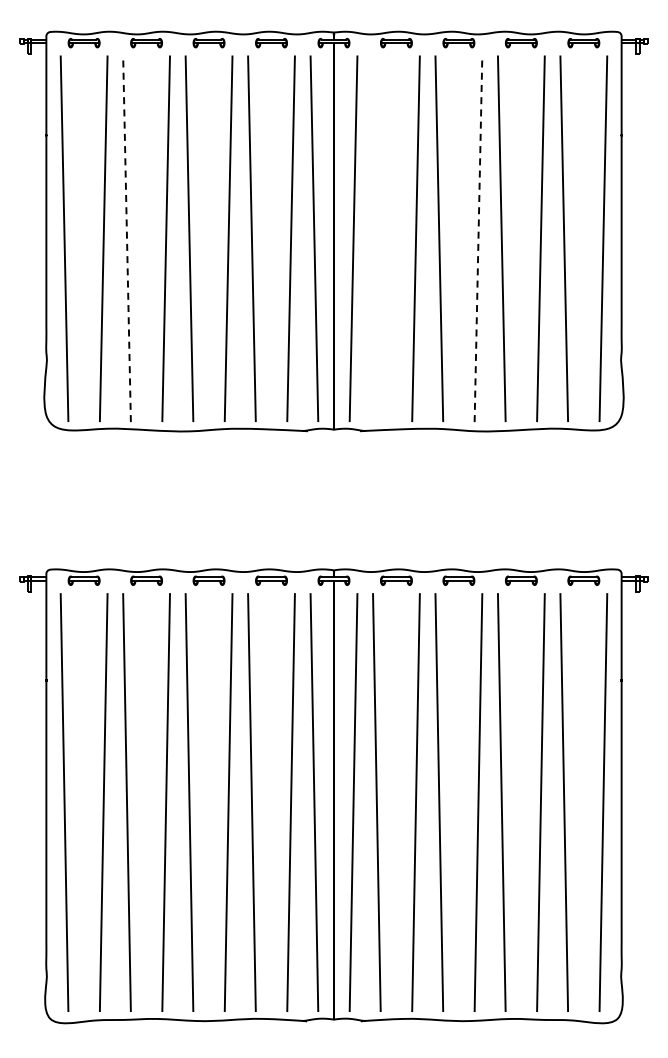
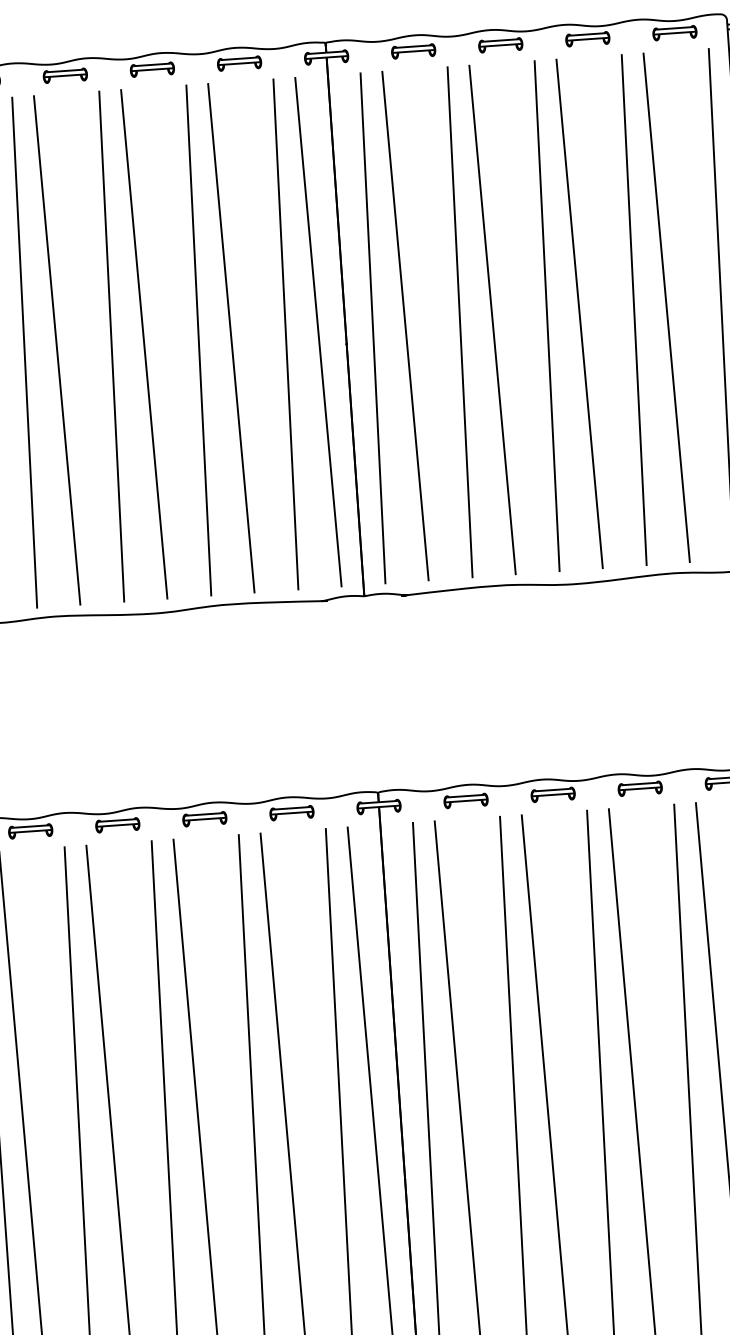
line: (127, 238) -> (57, 349), dashed -> solid
line: (376, 238) -> (404, 325), added
line: (478, 238) -> (547, 315), dashed -> solid

